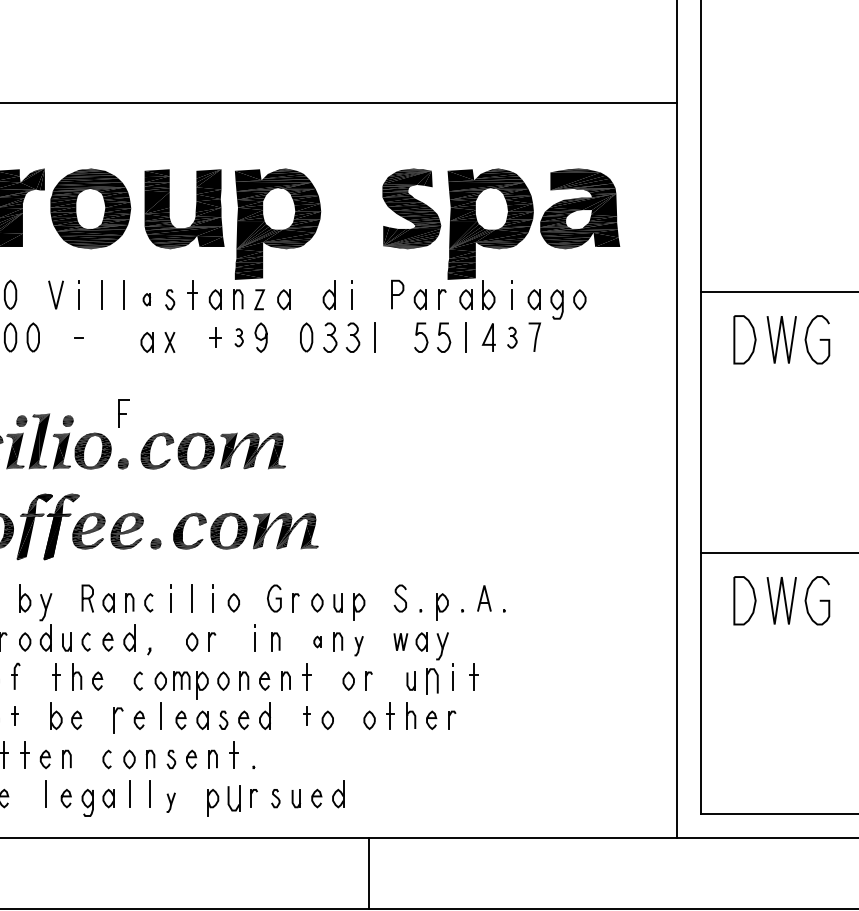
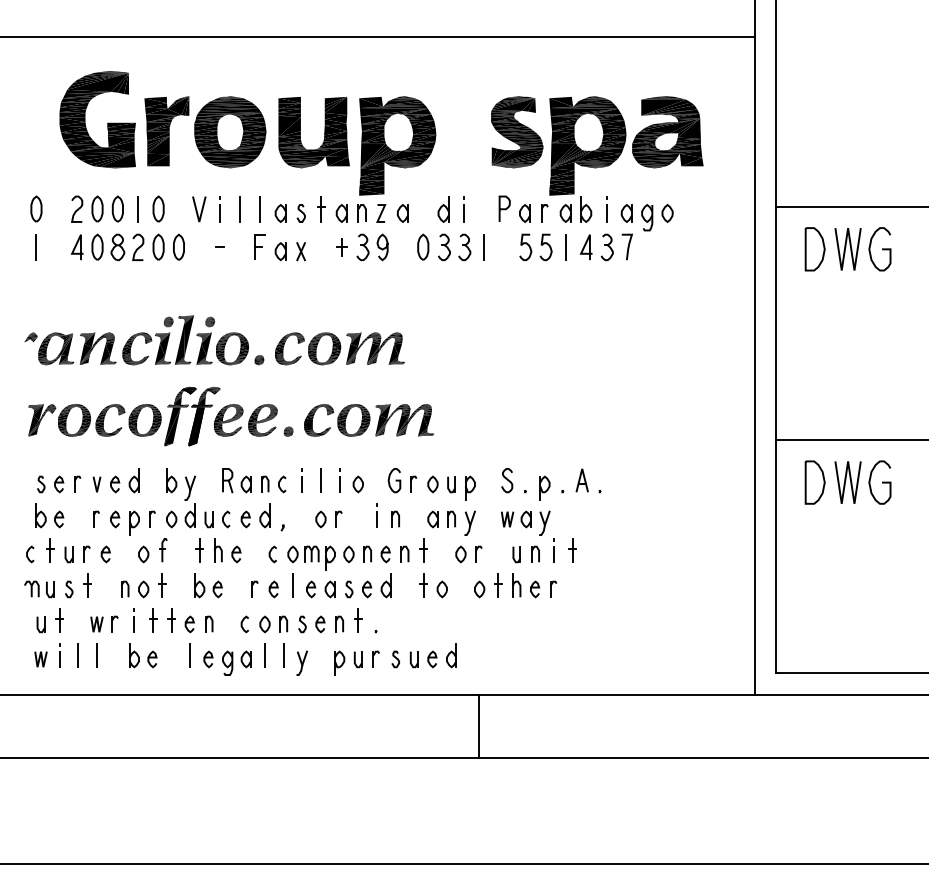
part: (146, 299) -> (280, 213), size x1.67
part: (238, 337) -> (362, 247), size x1.67
part: (511, 337) -> (606, 247), size x1.43
part: (123, 412) -> (259, 246), moved
part: (316, 642) -> (432, 519), size x1.67
part: (358, 645) -> (469, 522), size x1.43
part: (432, 680) -> (535, 553), size x0.71
part: (14, 715) -> (162, 585), size x1.43
part: (306, 715) -> (423, 585), size x1.43
part: (117, 719) -> (254, 588), size x0.71
part: (233, 798) -> (357, 659), size x0.71
part: (170, 802) -> (301, 662), size x1.43

